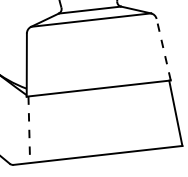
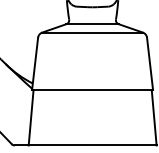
line: (164, 49) -> (150, 63), dashed -> solid
line: (29, 129) -> (31, 117), dashed -> solid

